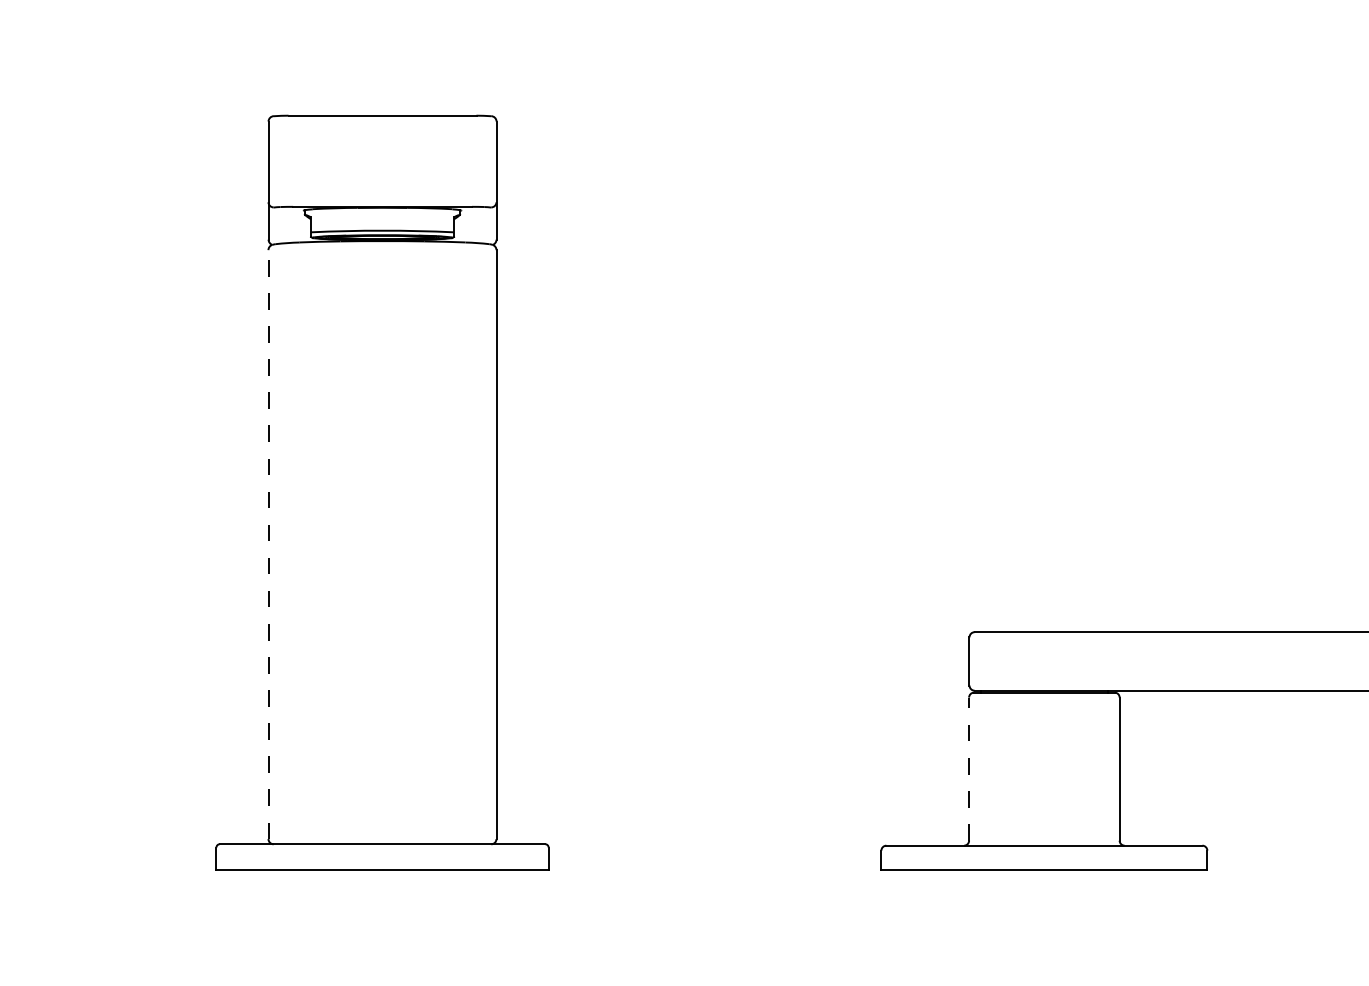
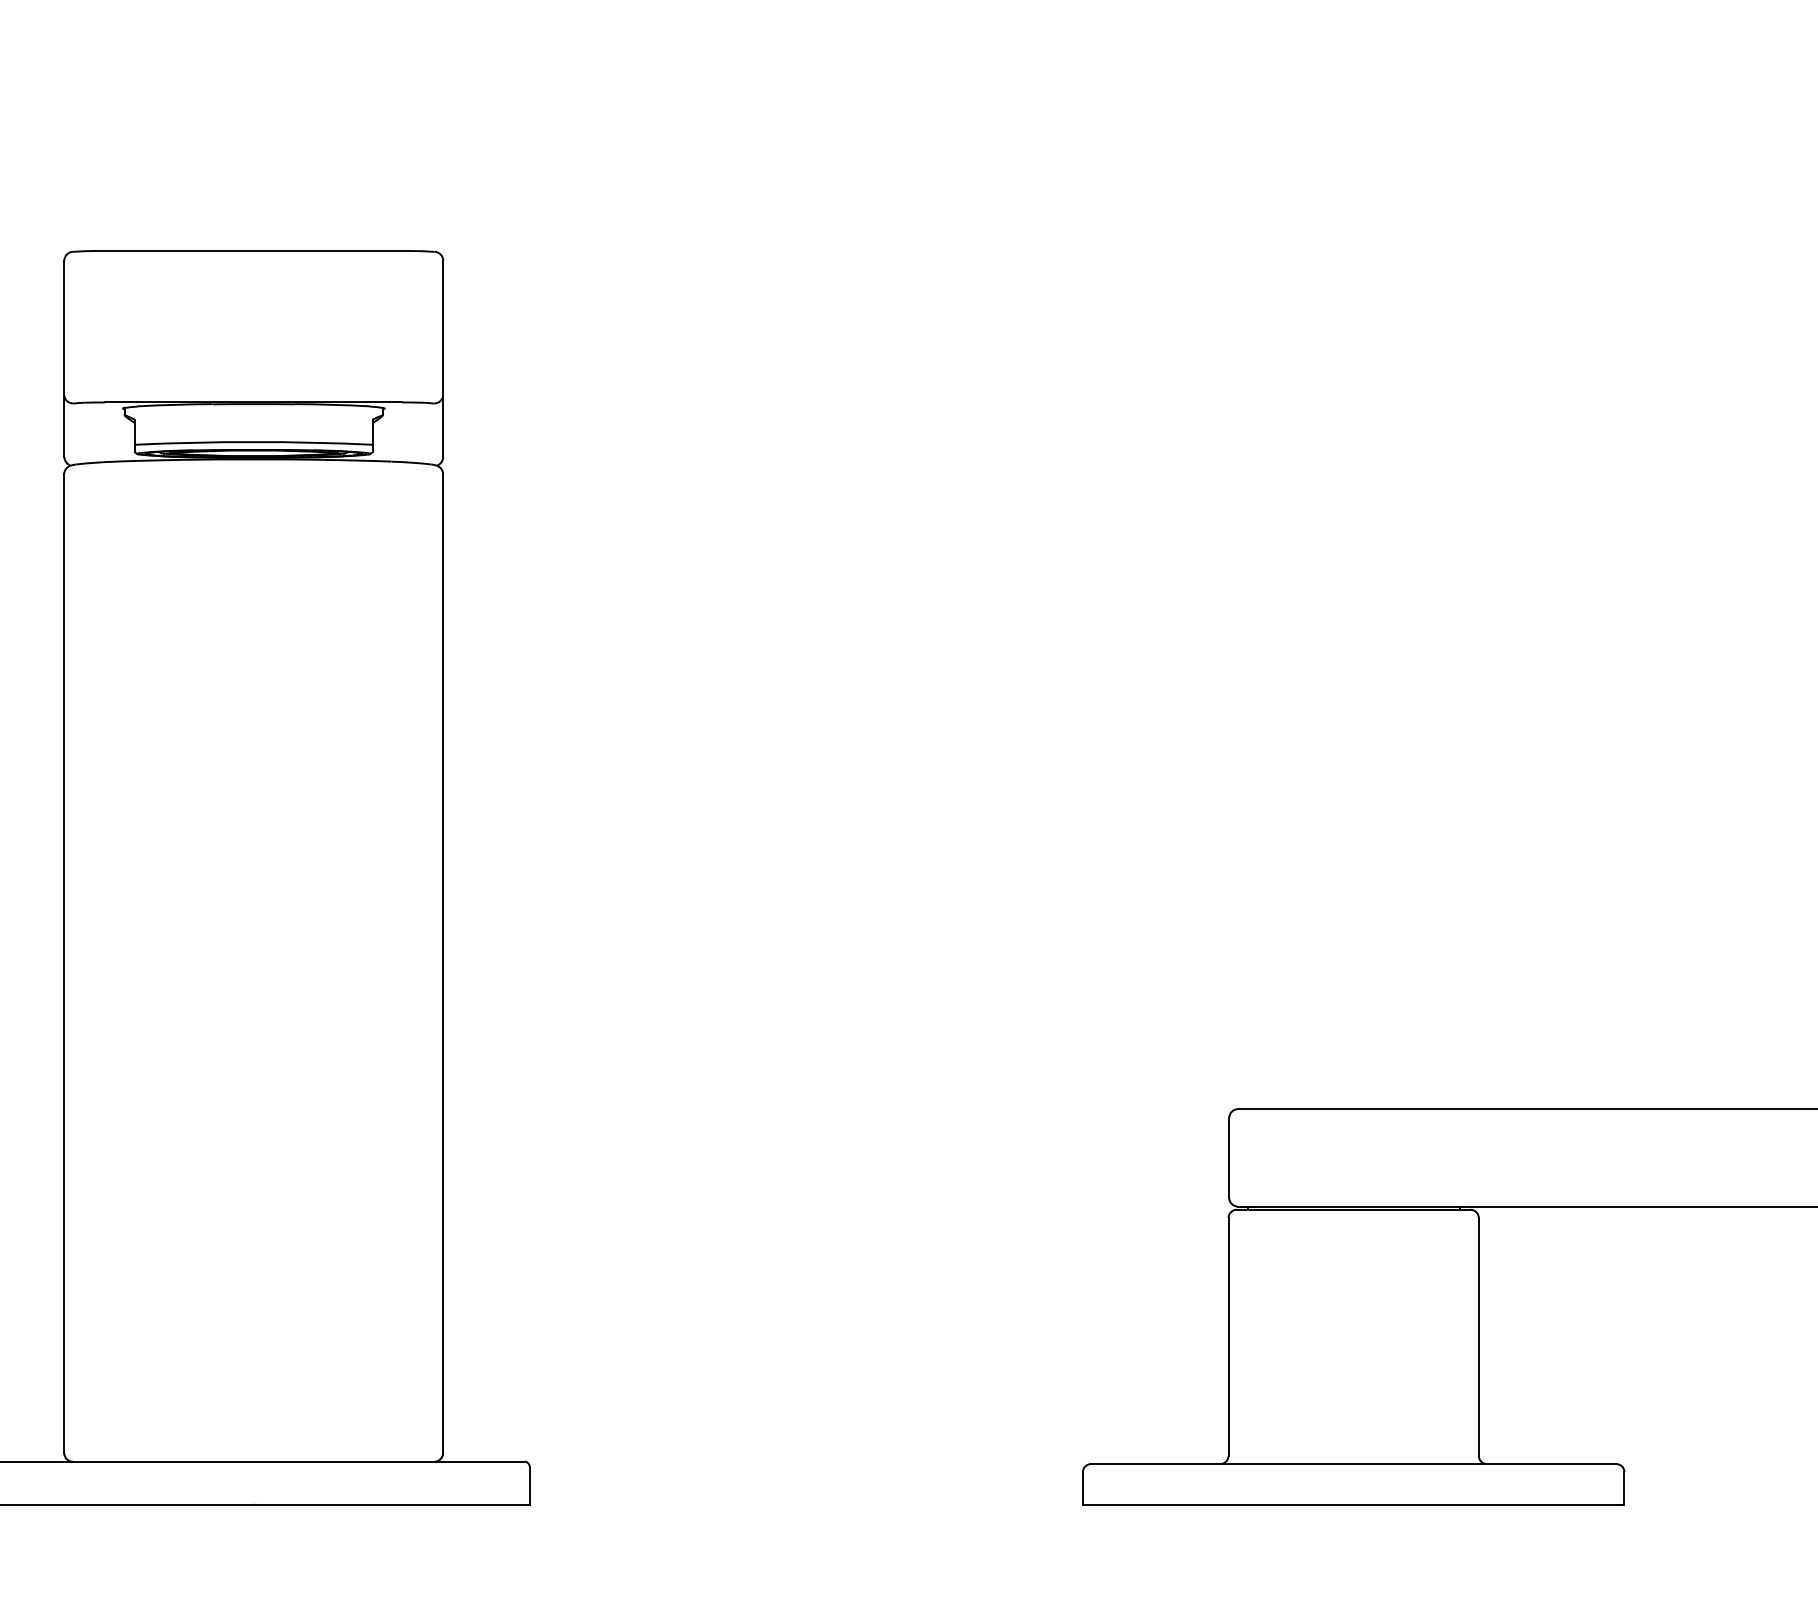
line: (268, 544) -> (64, 963), dashed -> solid
line: (969, 769) -> (1229, 1337), dashed -> solid

